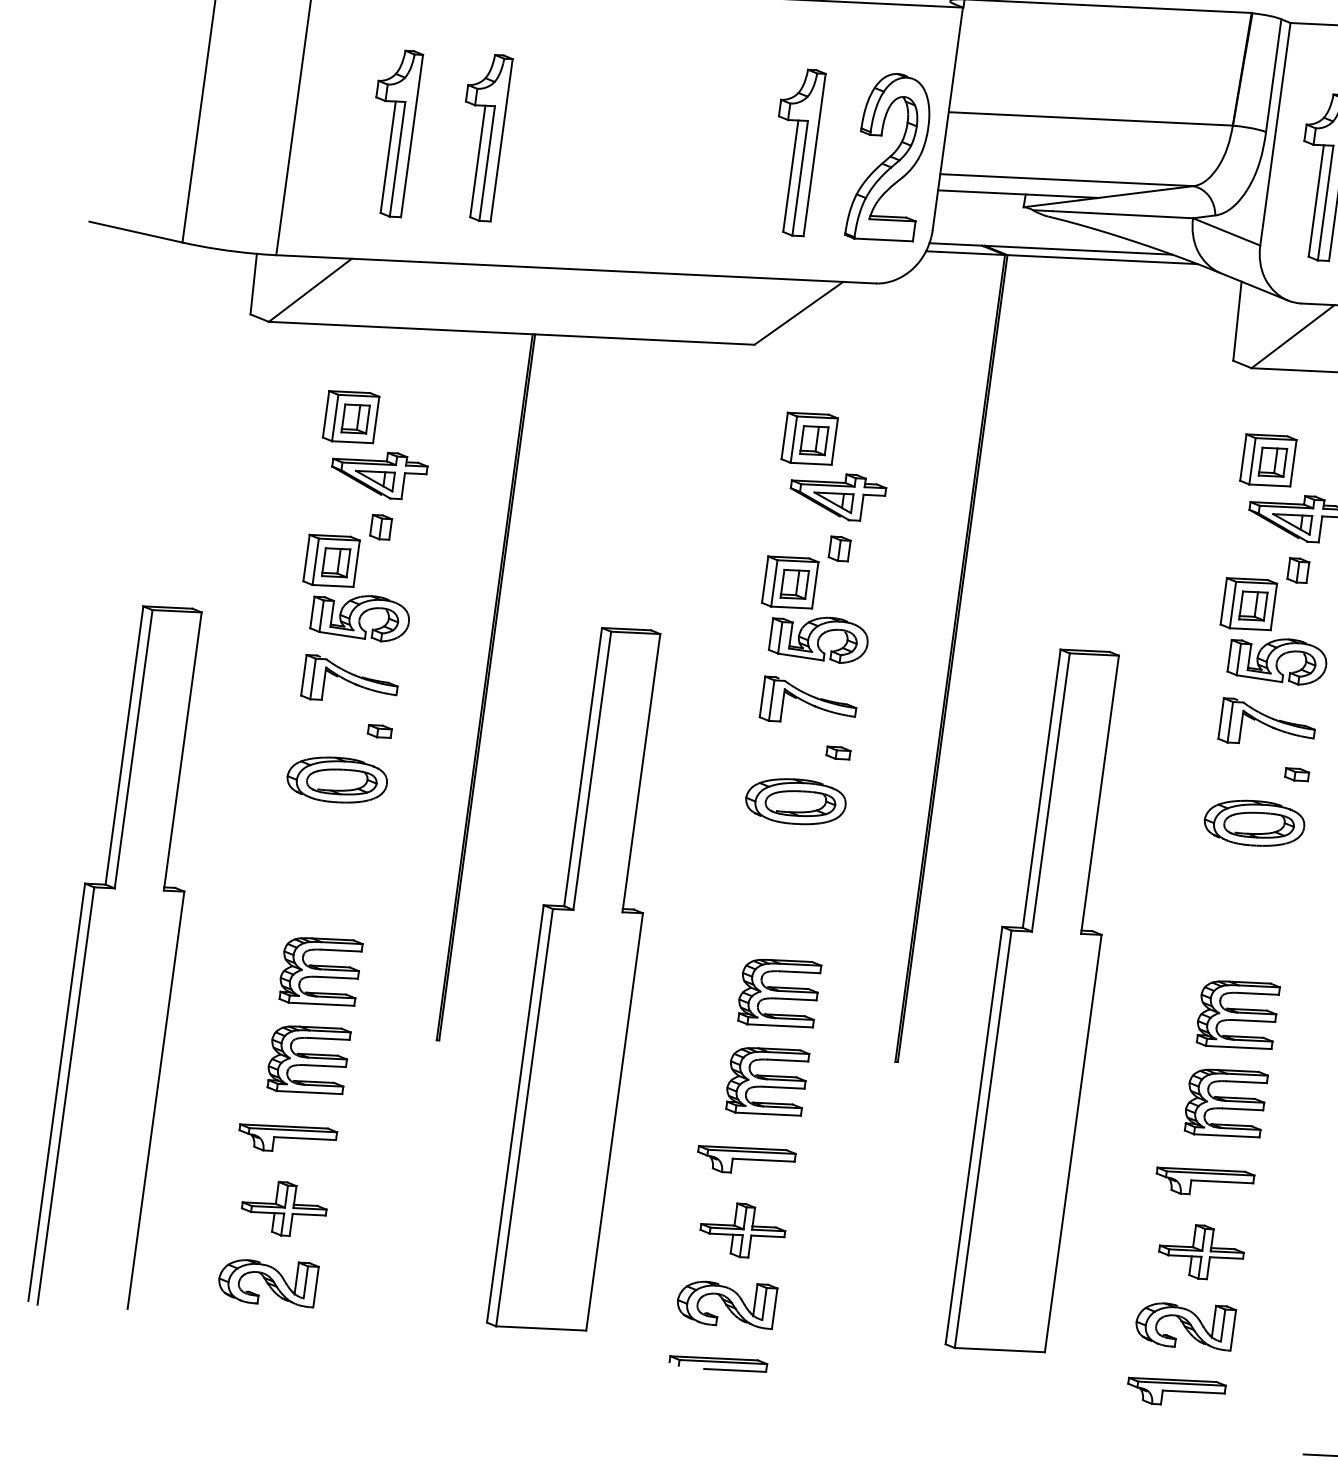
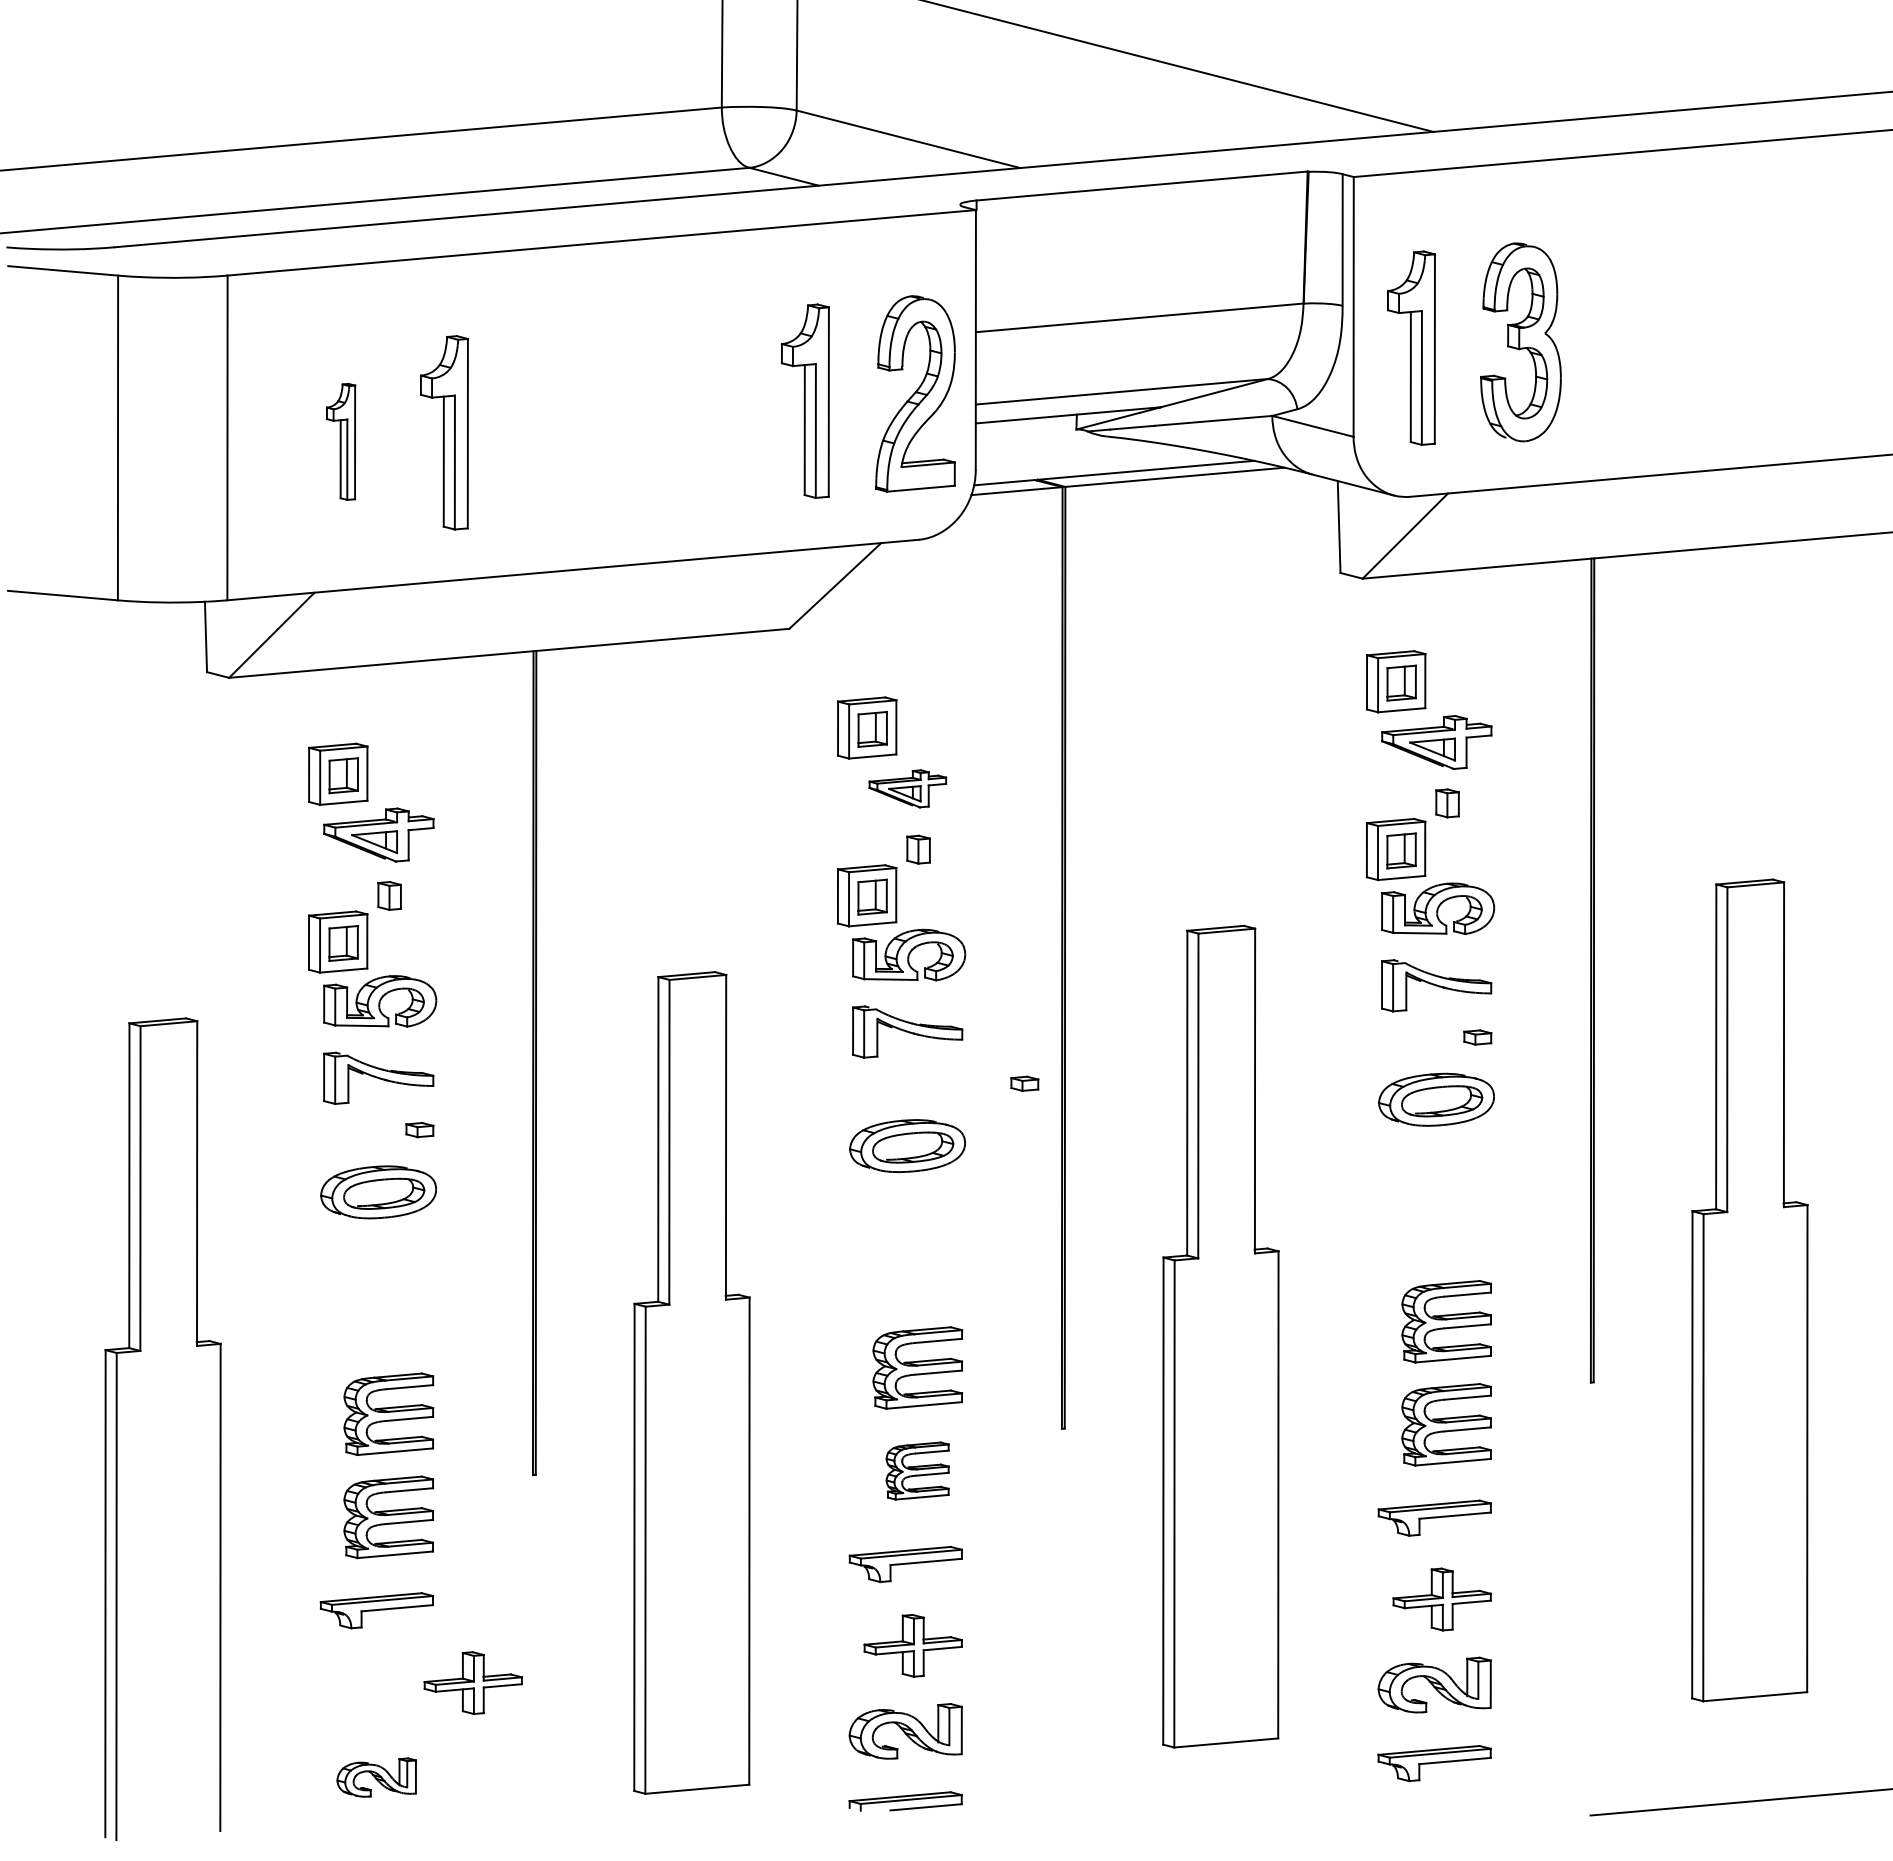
part: (391, 132) -> (340, 441), size x0.6
part: (837, 495) -> (907, 788), size x0.7
part: (838, 752) -> (1024, 1083), moved
part: (766, 1080) -> (917, 1470), size x0.7
part: (283, 1208) -> (472, 1682), moved
part: (267, 1281) -> (376, 1777), size x0.7

